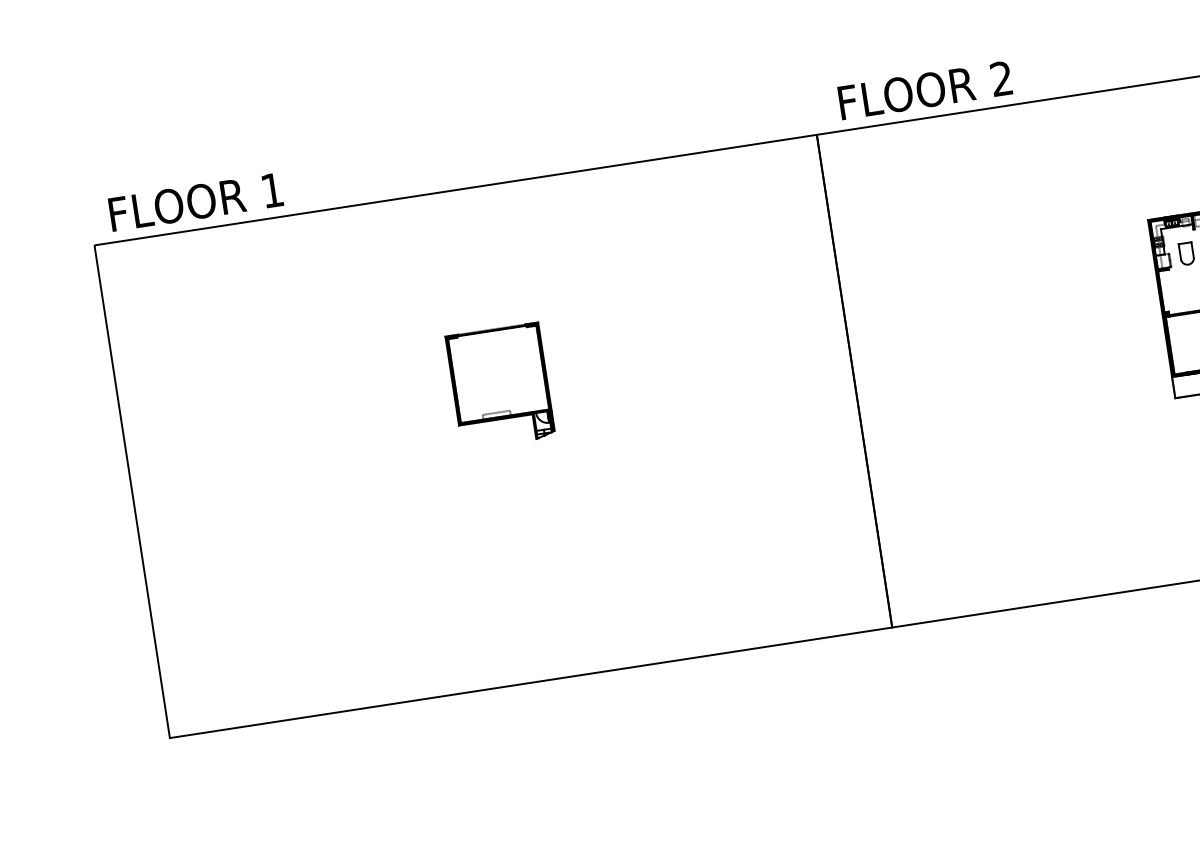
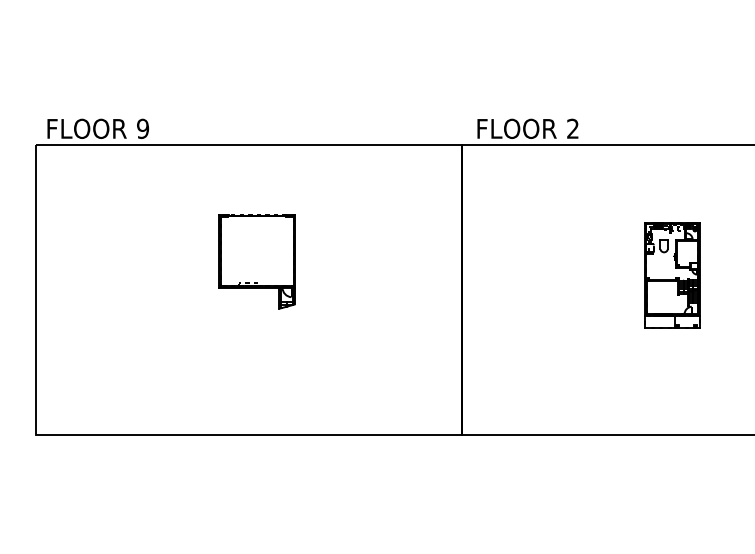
text: (273, 189) -> (143, 128), 1 -> 9
part: (500, 385) -> (257, 261), size x1.4

